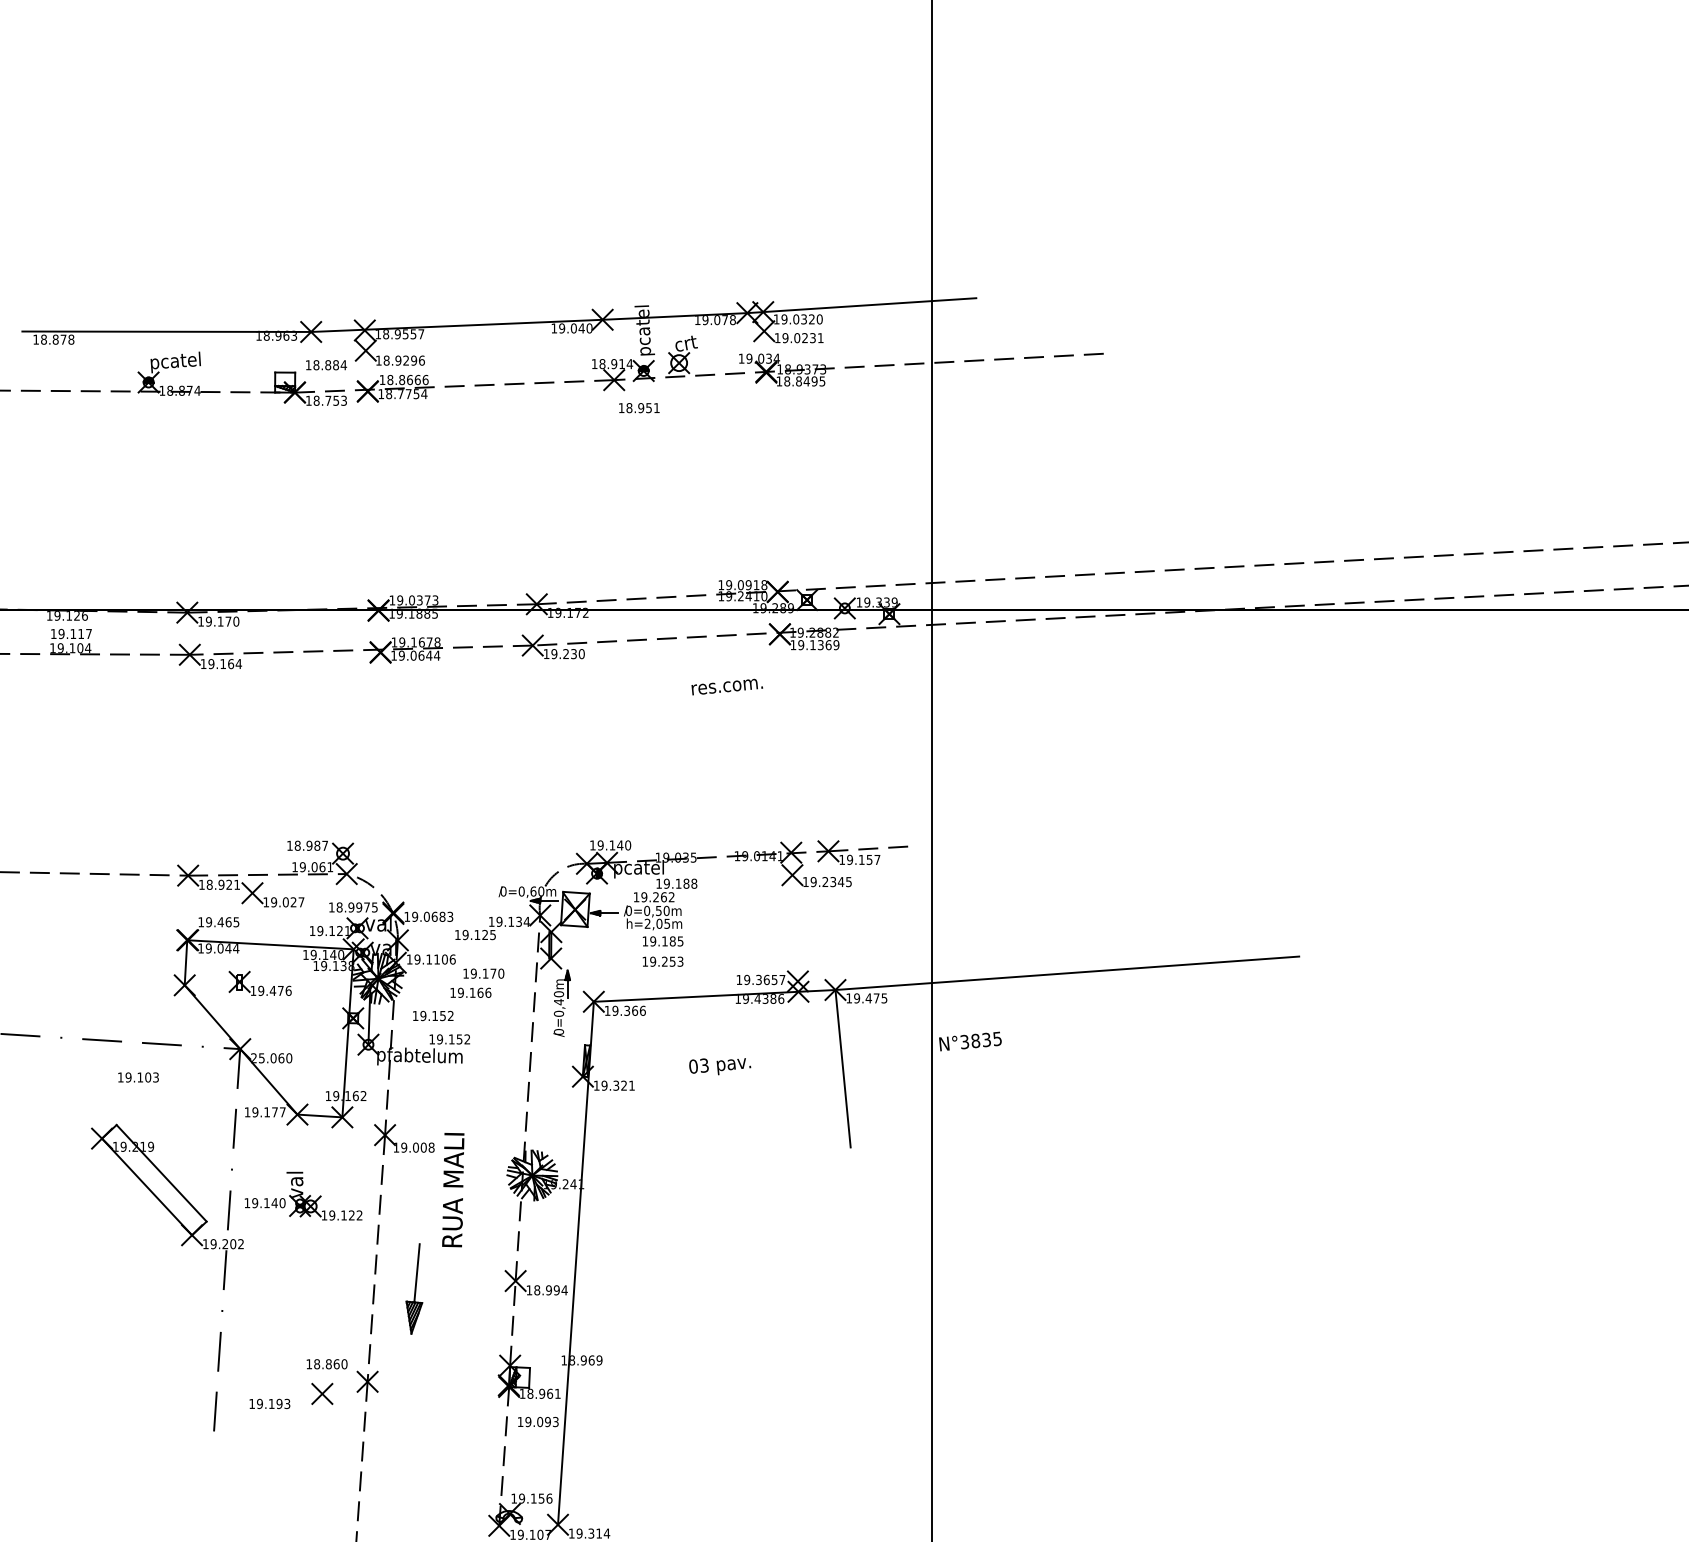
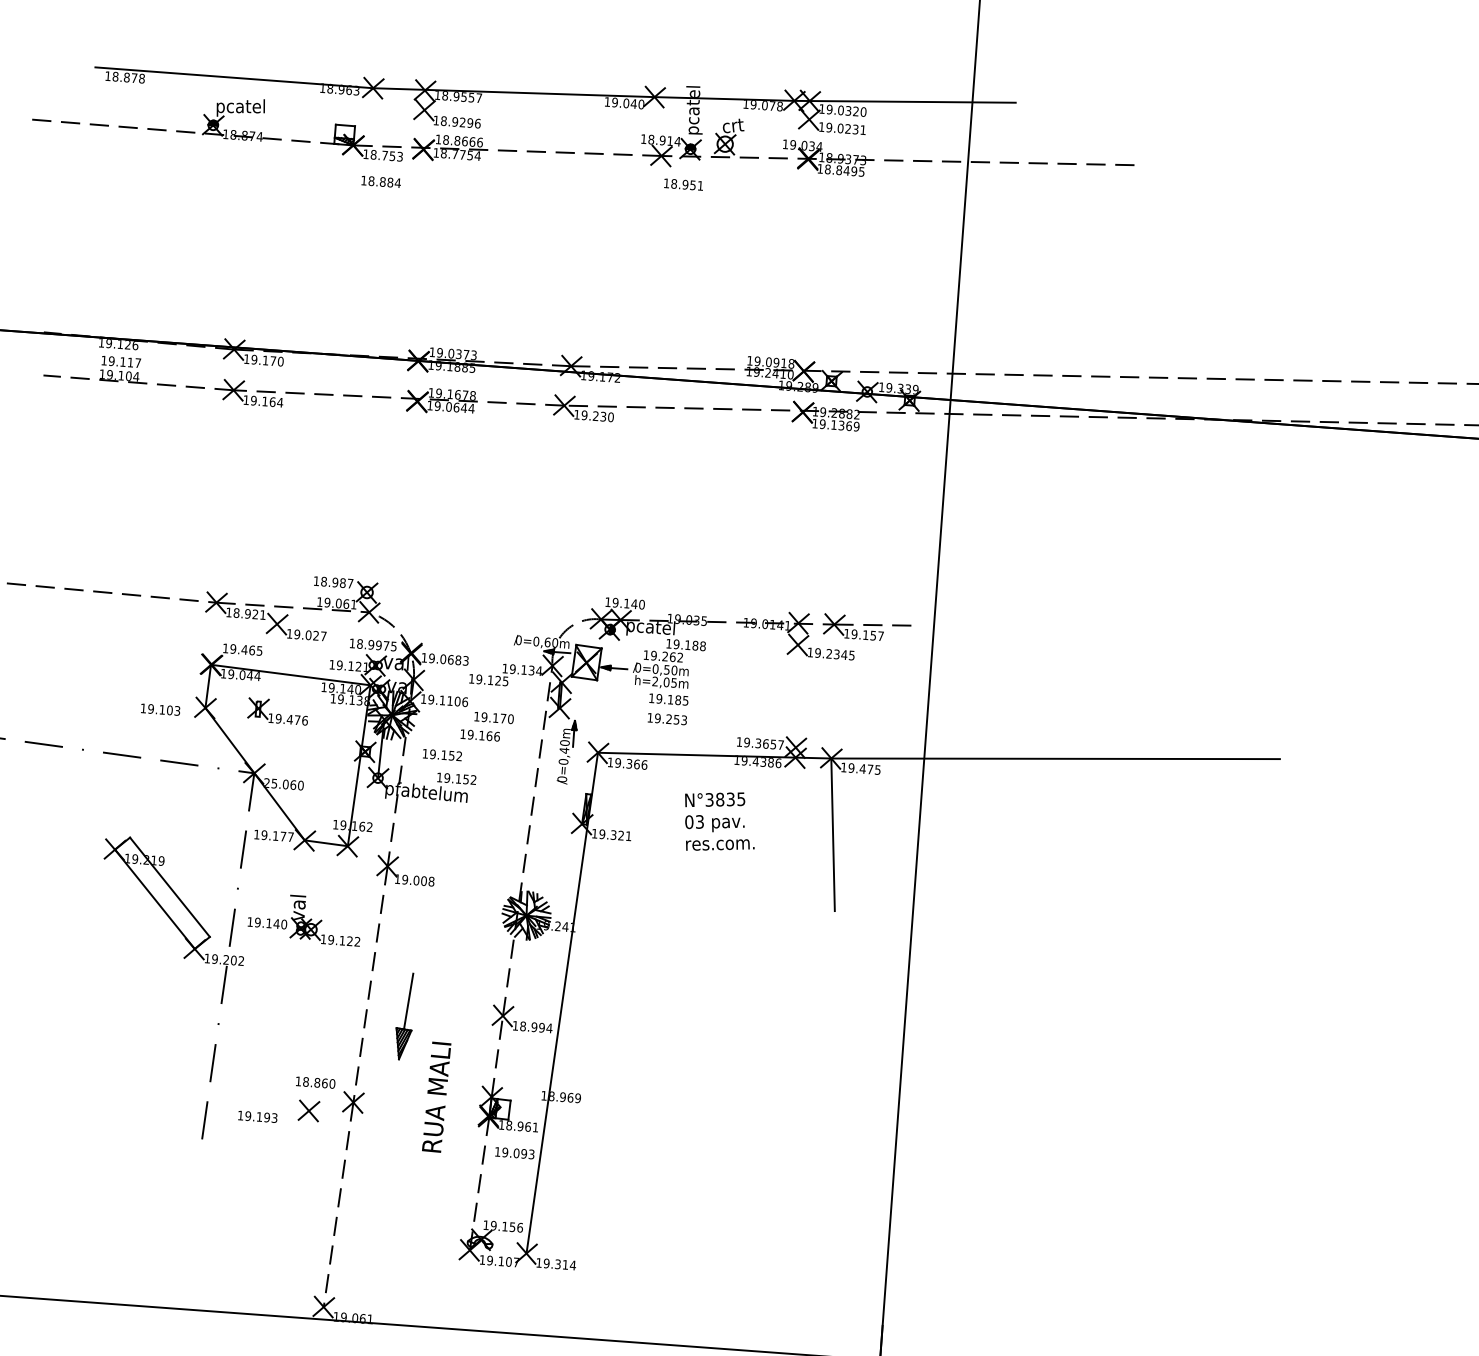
text: (326, 365) -> (381, 182), moved
text: (726, 686) -> (719, 844), moved
text: (970, 1041) -> (715, 799), moved
text: (138, 1077) -> (160, 709), moved
text: (453, 1190) -> (436, 1097), moved

